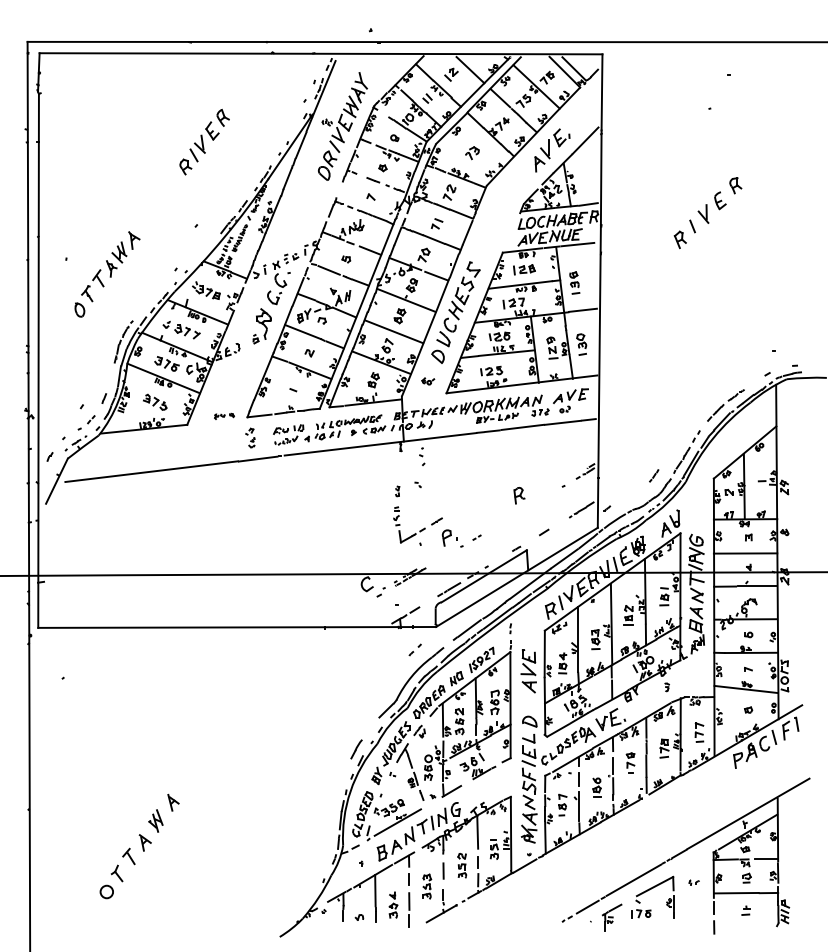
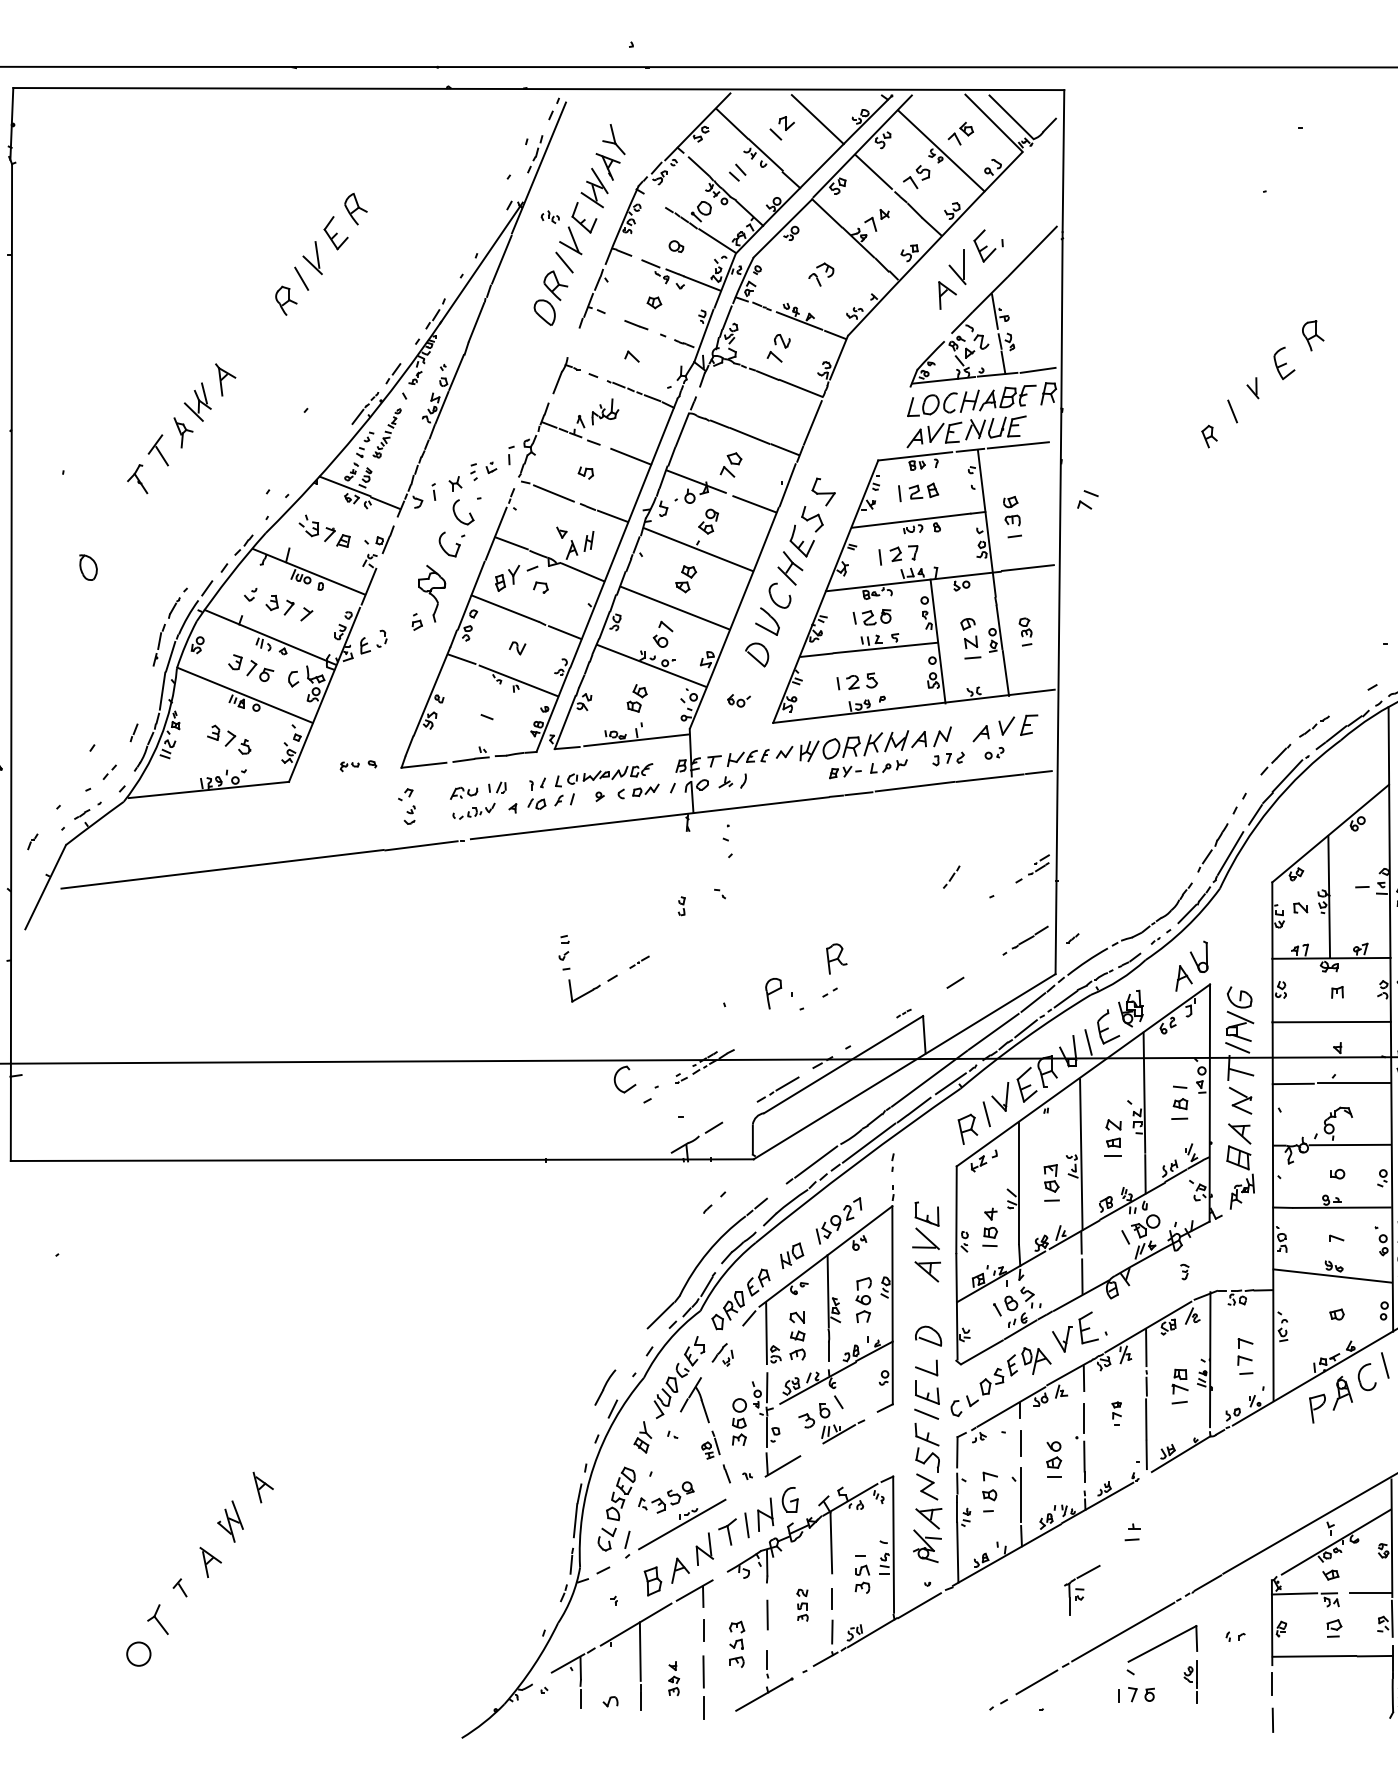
part: (703, 213) -> (1252, 387), size x0.6
part: (436, 223) -> (1086, 499), moved
part: (679, 239) -> (1208, 435), size x0.7
part: (110, 266) -> (181, 428), moved
part: (581, 344) -> (1025, 631), size x0.7
line: (654, 475) -> (952, 876), moved
part: (519, 495) -> (836, 958), moved
part: (419, 530) -> (606, 979), moved
part: (630, 762) -> (1116, 1412), size x0.6
part: (128, 856) -> (179, 1587), size x0.6
part: (462, 865) -> (802, 1604), size x0.7
part: (393, 904) -> (674, 1677), size x0.7
part: (745, 910) -> (1131, 1531), moved
part: (612, 917) -> (1083, 1589), moved

